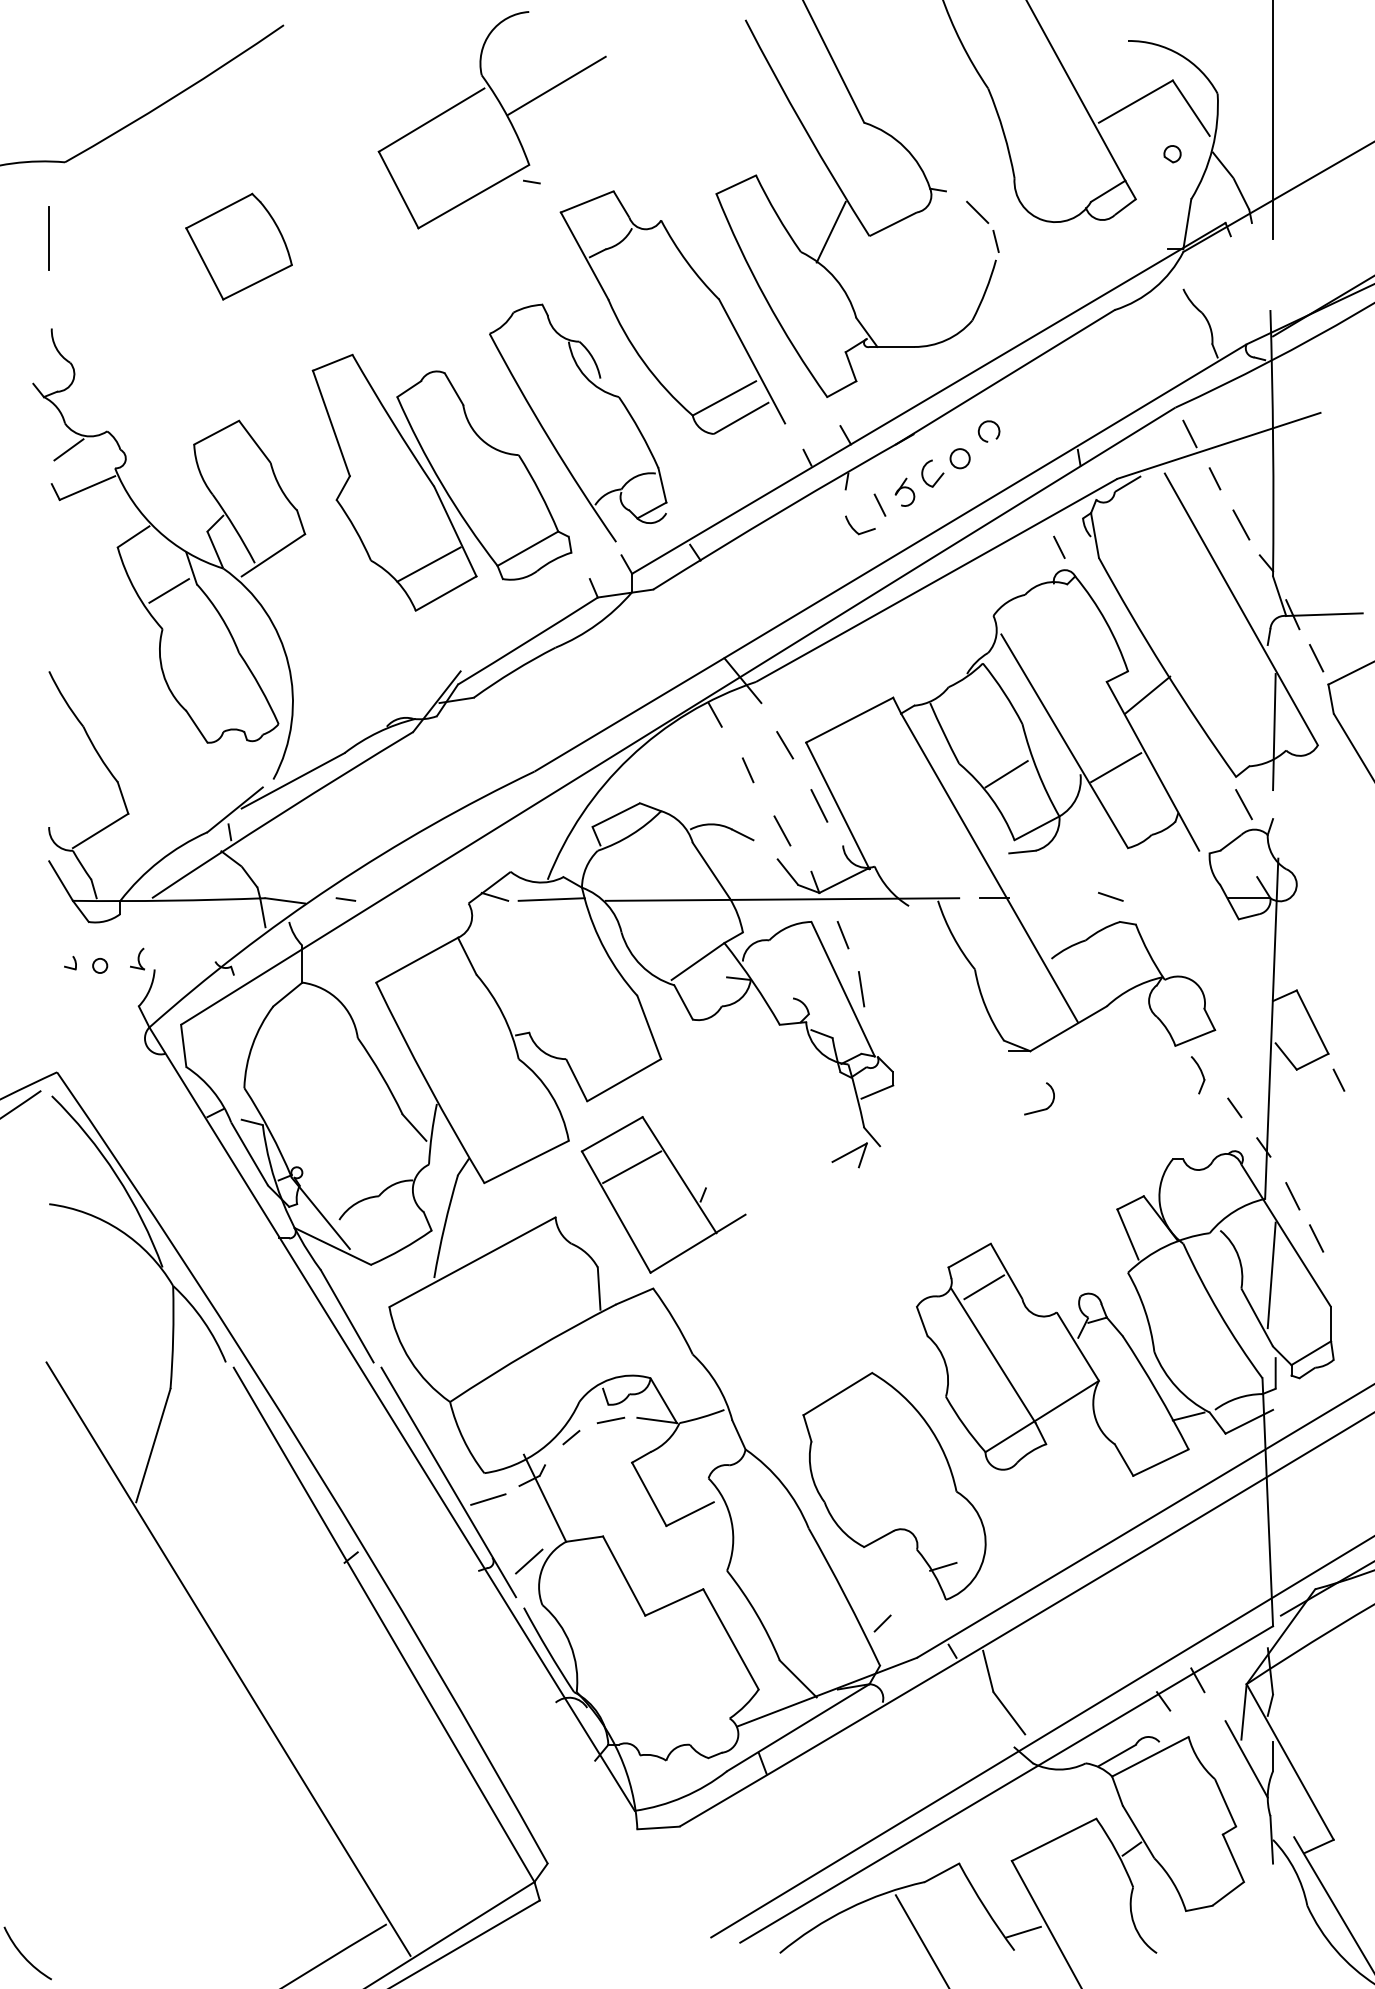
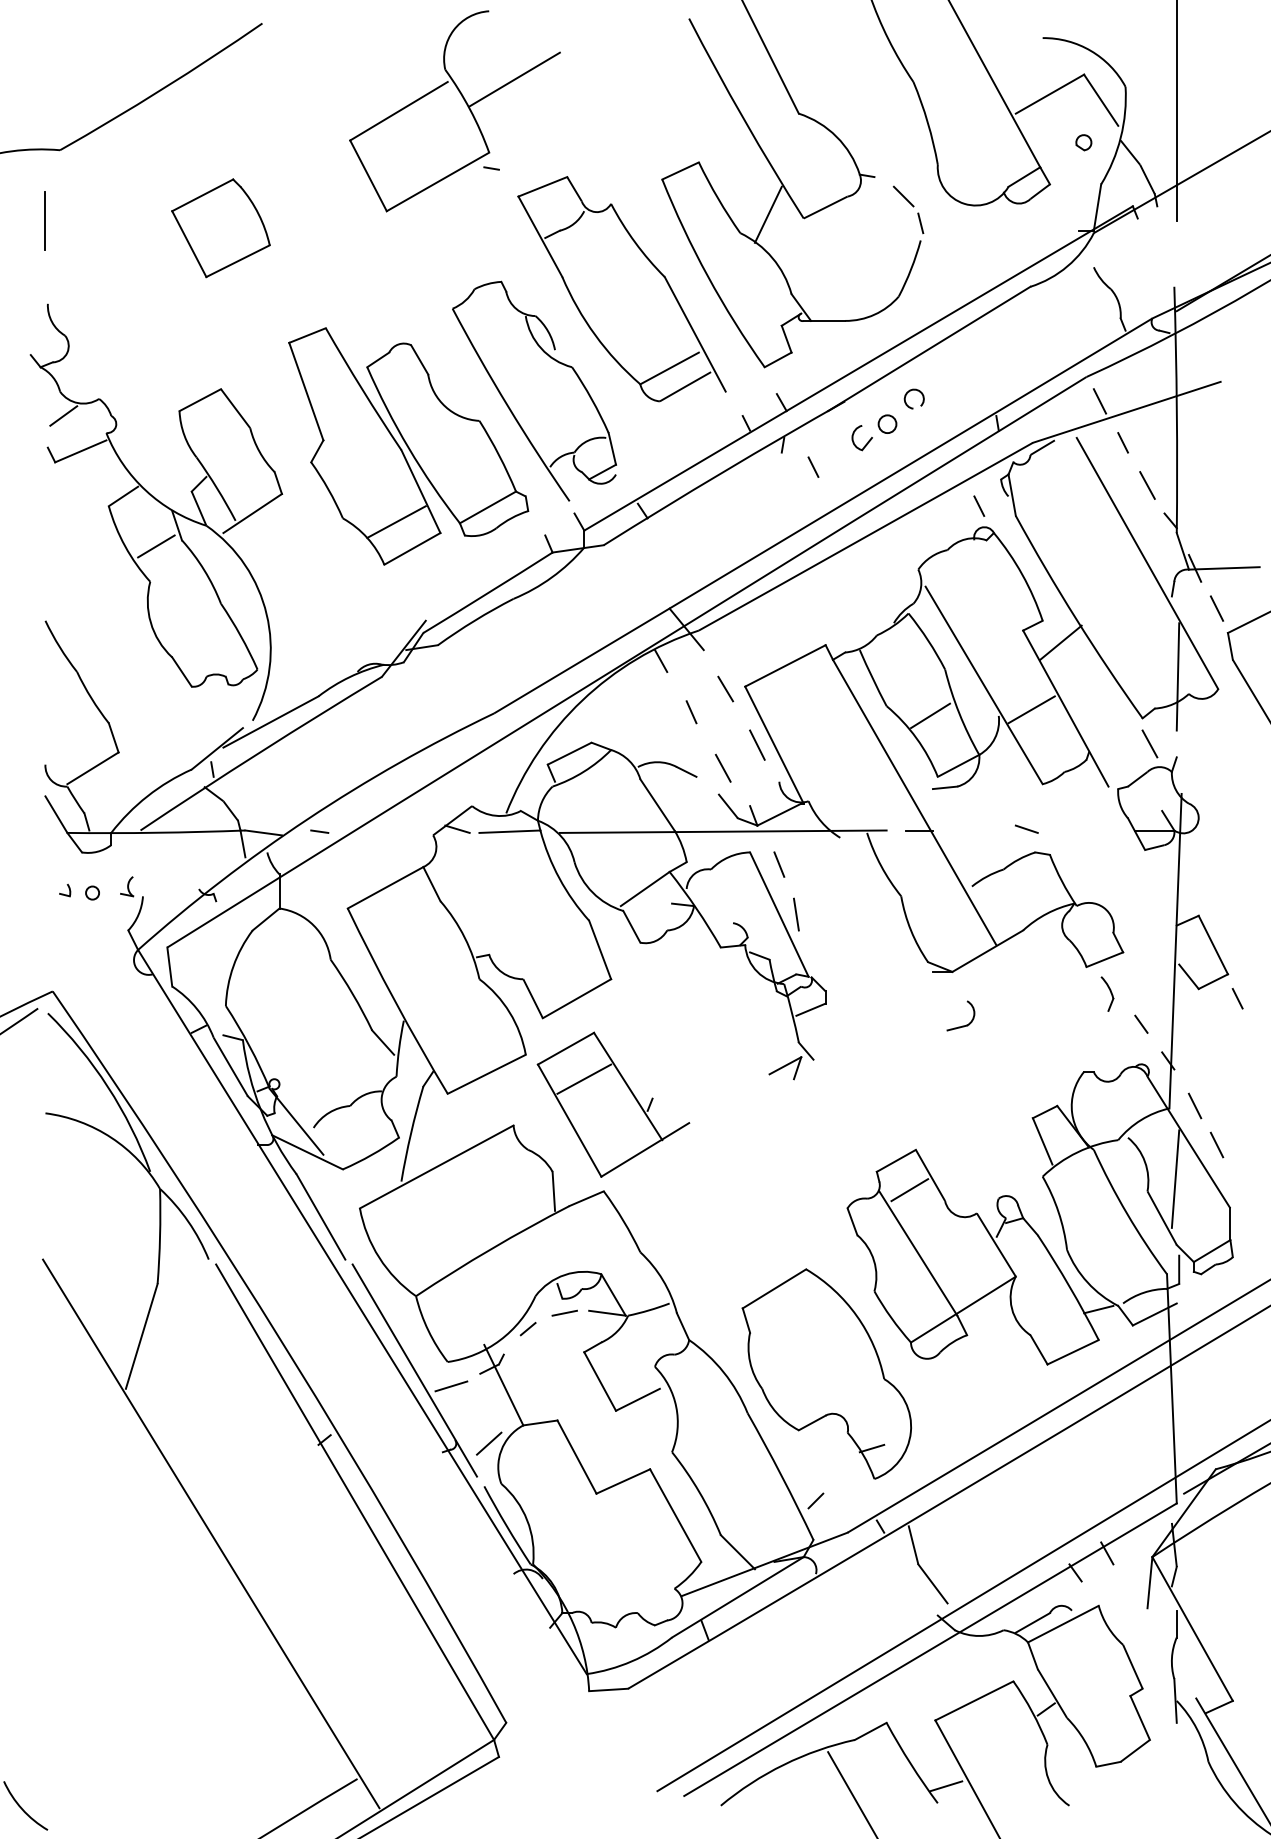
part: (904, 491) -> (836, 454), removed
part: (862, 531) -> (797, 491), removed
line: (1245, 1759) -> (1151, 1626), removed

